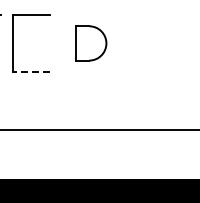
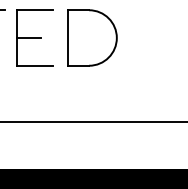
line: (25, 43) -> (28, 38), added
part: (91, 43) -> (92, 38), size x1.67
line: (31, 72) -> (34, 66), dashed -> solid

